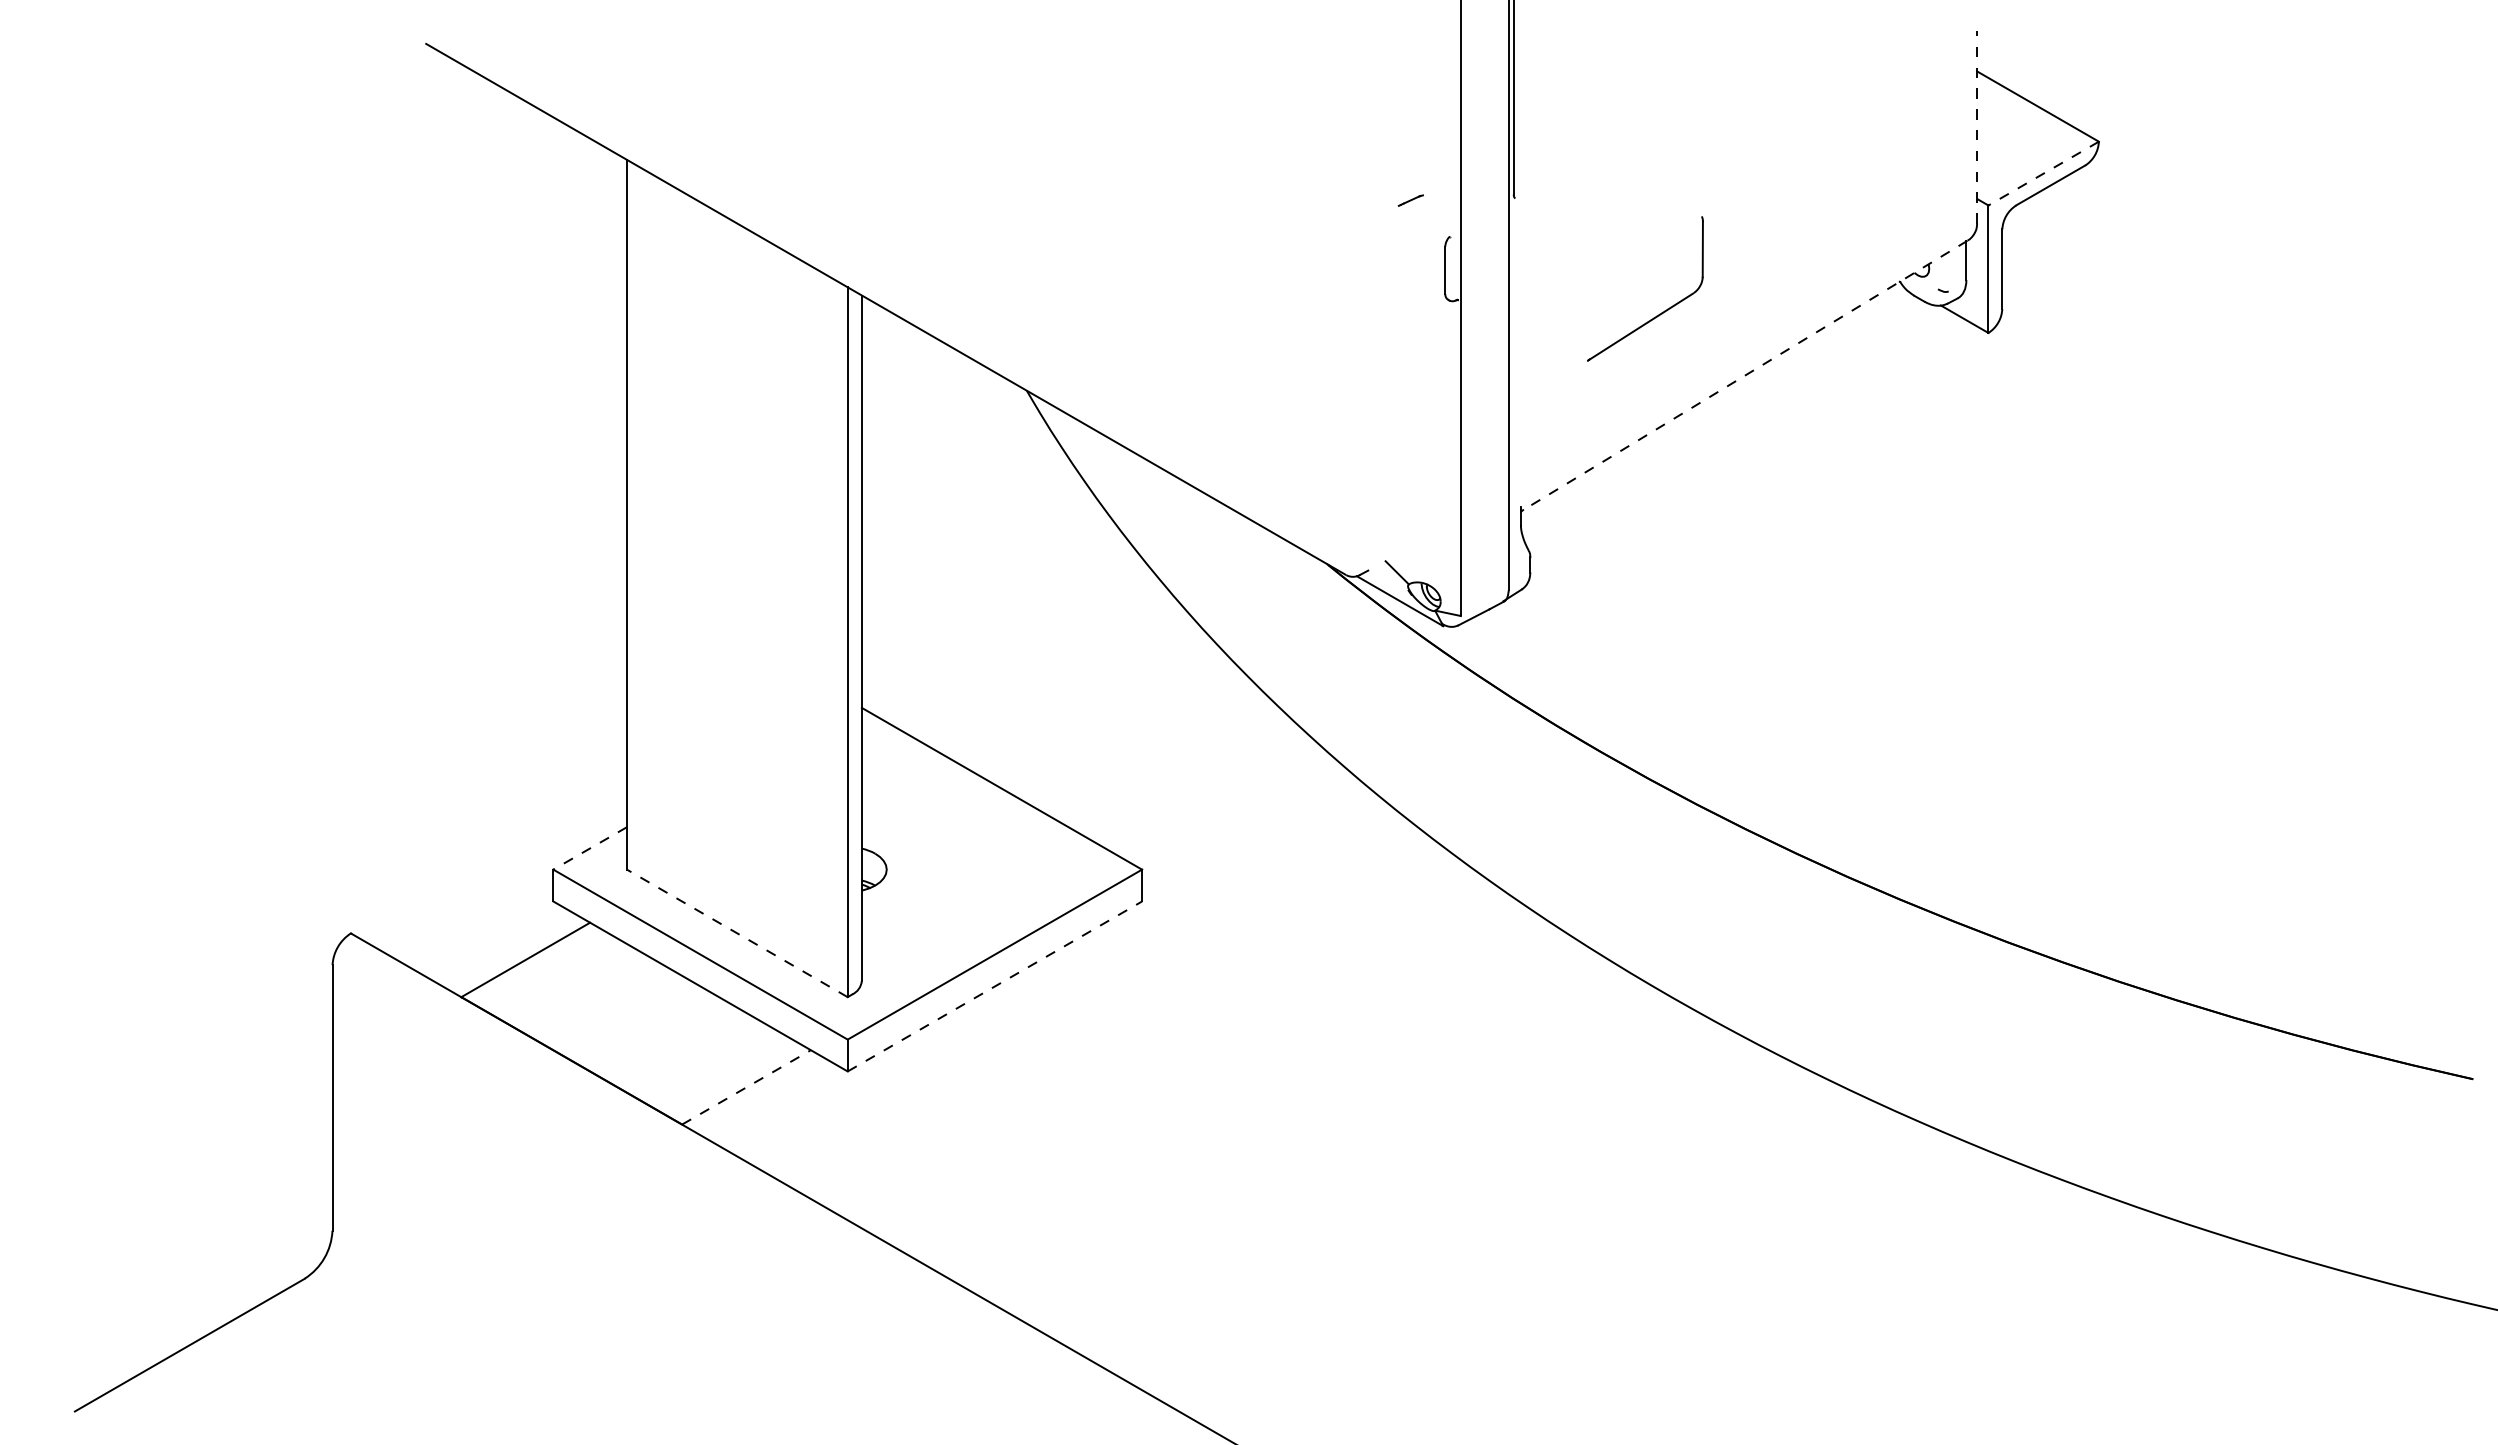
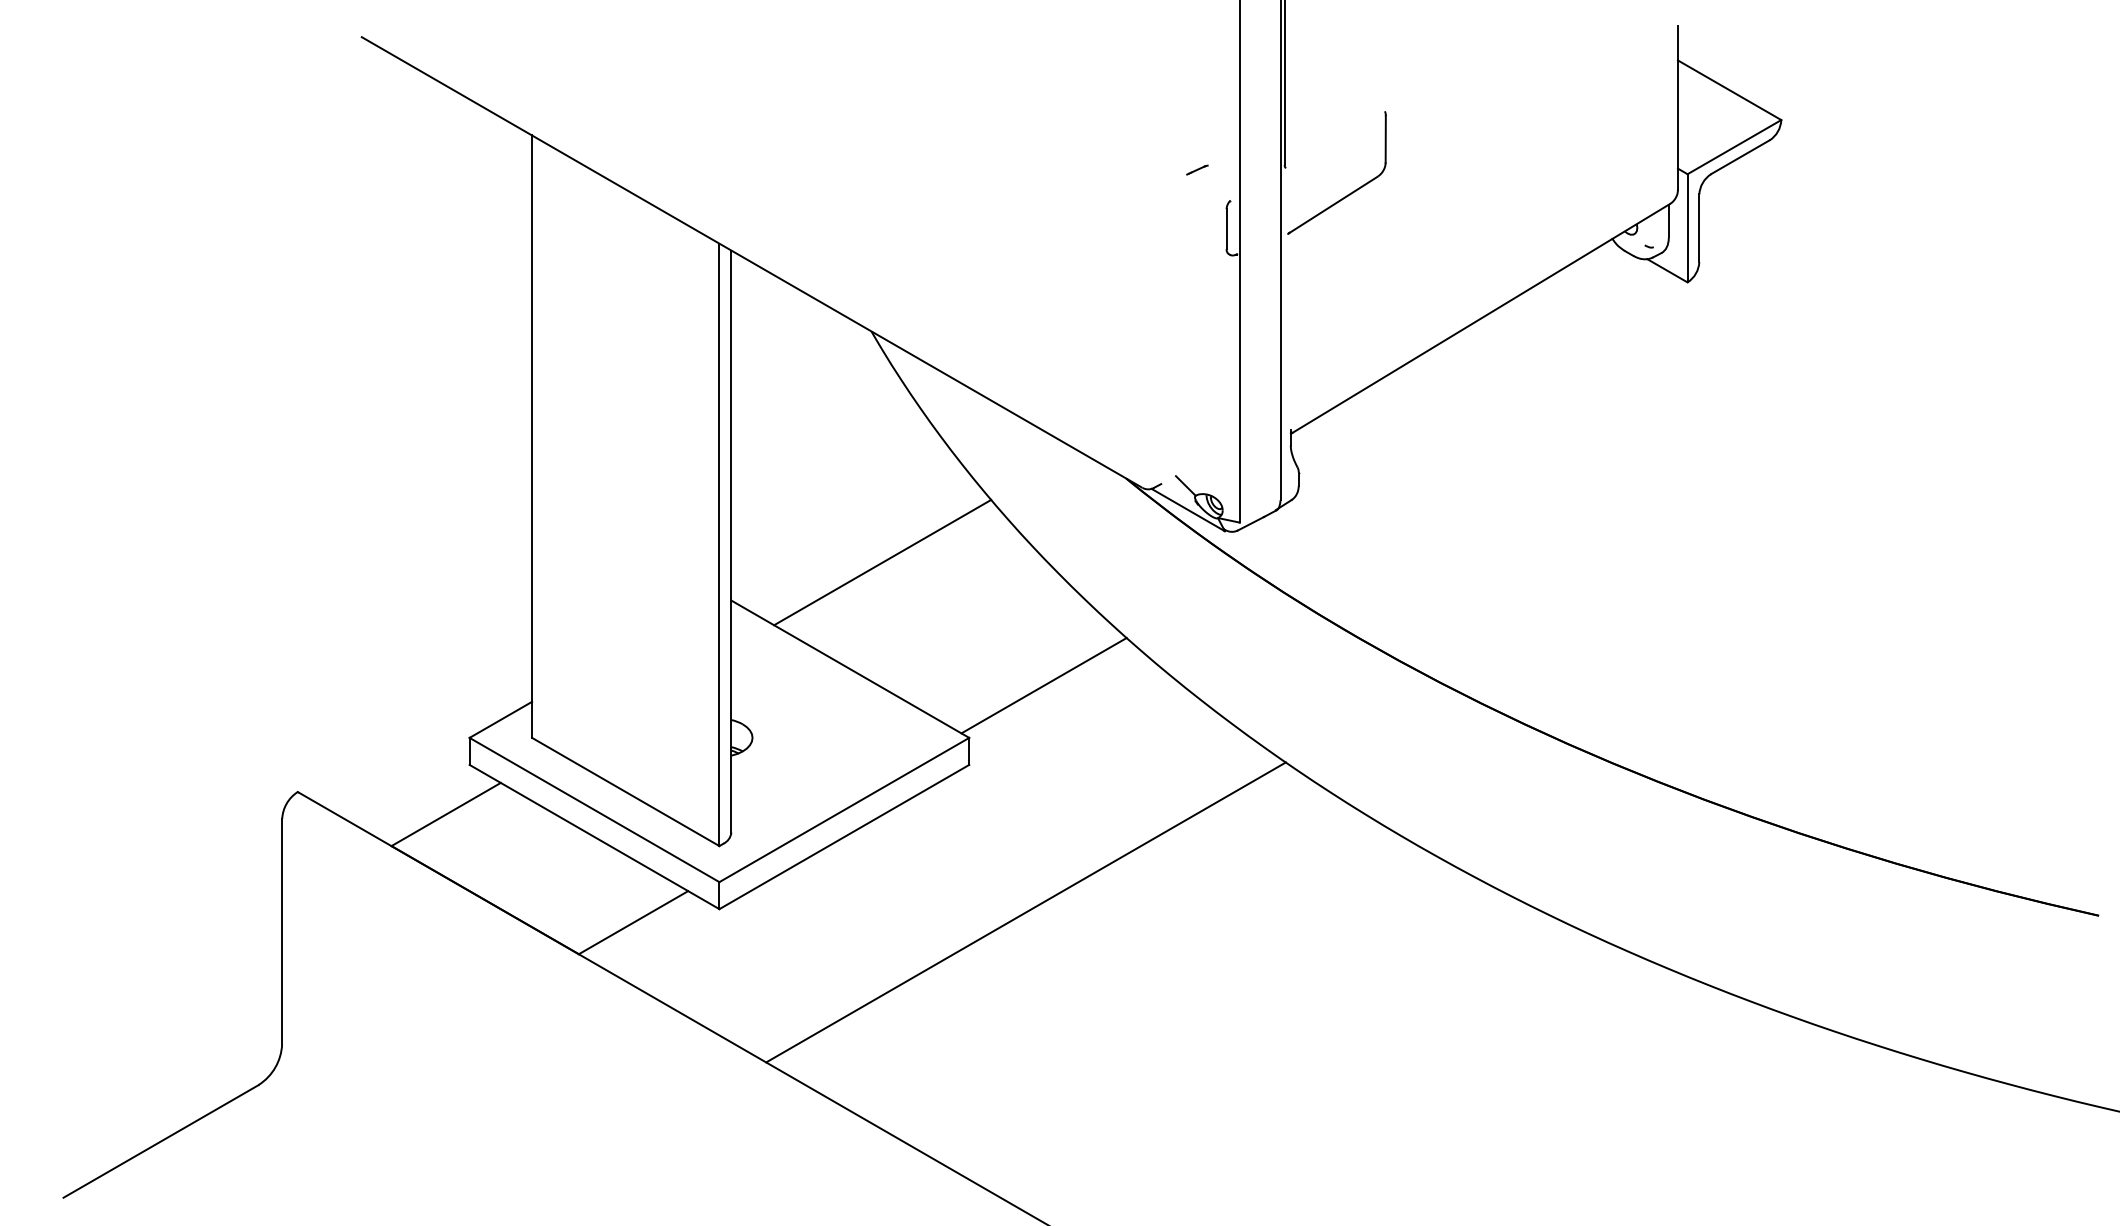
line: (1977, 126) -> (1678, 107), dashed -> solid
line: (2043, 173) -> (1734, 147), dashed -> solid
part: (1659, 313) -> (1348, 193), moved
line: (1745, 375) -> (1481, 318), dashed -> solid
line: (1039, 662) -> (882, 562), added
line: (1229, 807) -> (1043, 685), added
line: (589, 848) -> (500, 719), dashed -> solid
line: (736, 933) -> (625, 792), dashed -> solid
line: (994, 986) -> (844, 837), dashed -> solid
line: (1208, 1075) -> (1025, 912), added
line: (746, 1087) -> (633, 922), dashed -> solid

